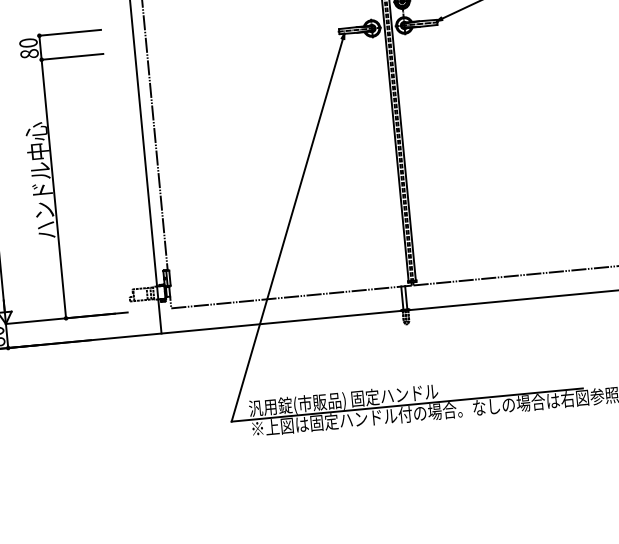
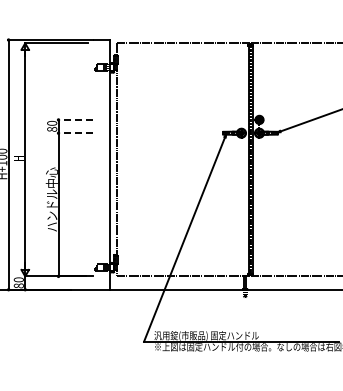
line: (69, 32) -> (75, 119), solid -> dashed
line: (72, 57) -> (75, 133), solid -> dashed

